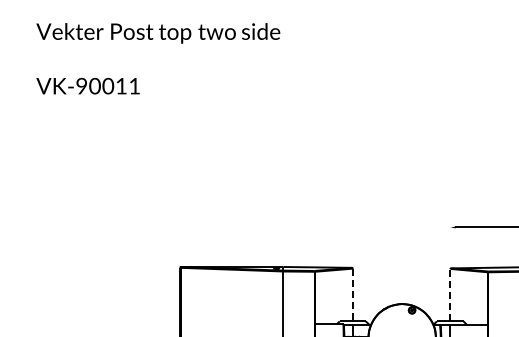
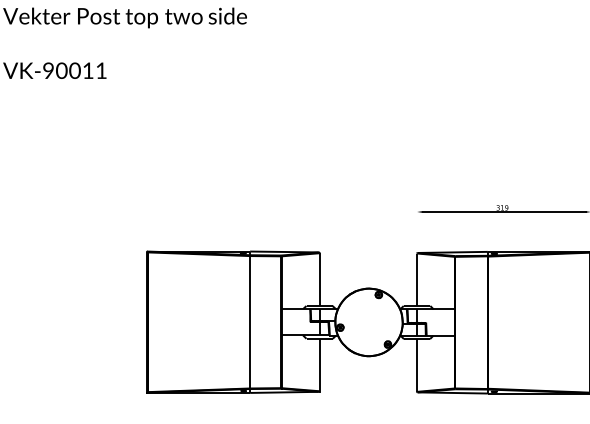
line: (450, 294) -> (417, 279), dashed -> solid
line: (352, 295) -> (319, 280), dashed -> solid

